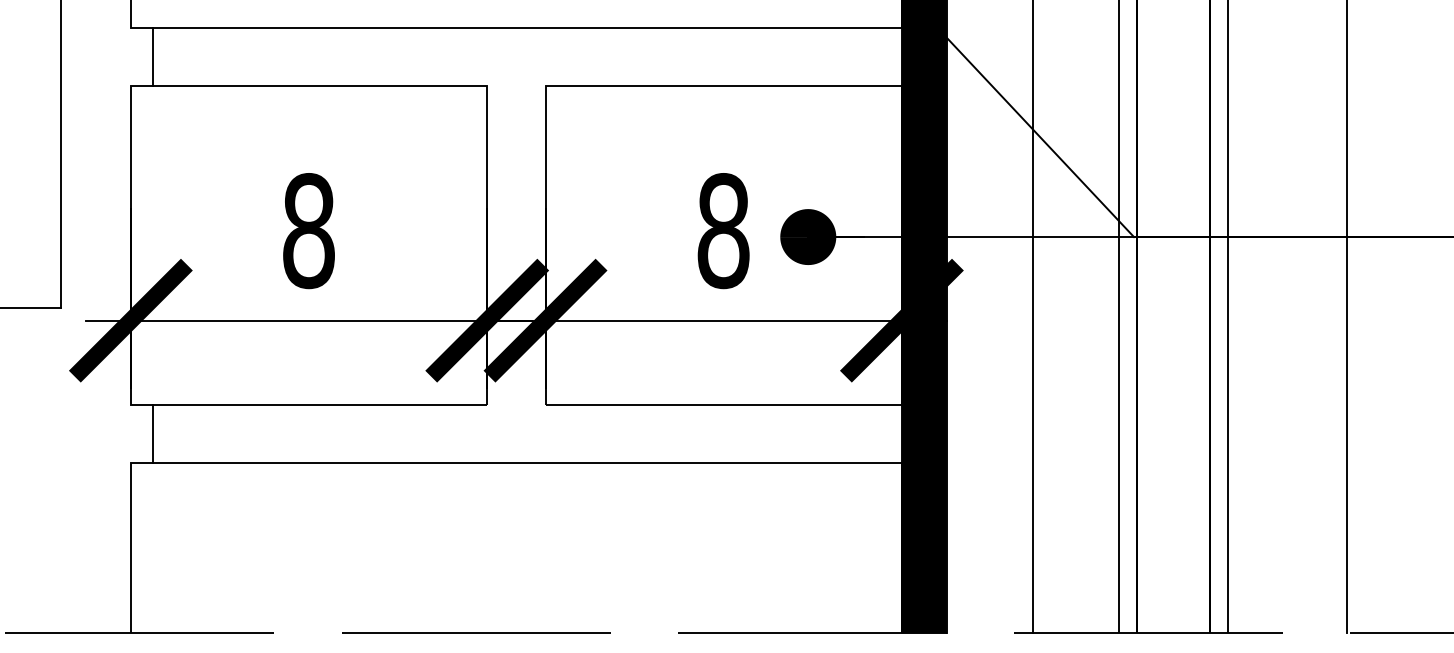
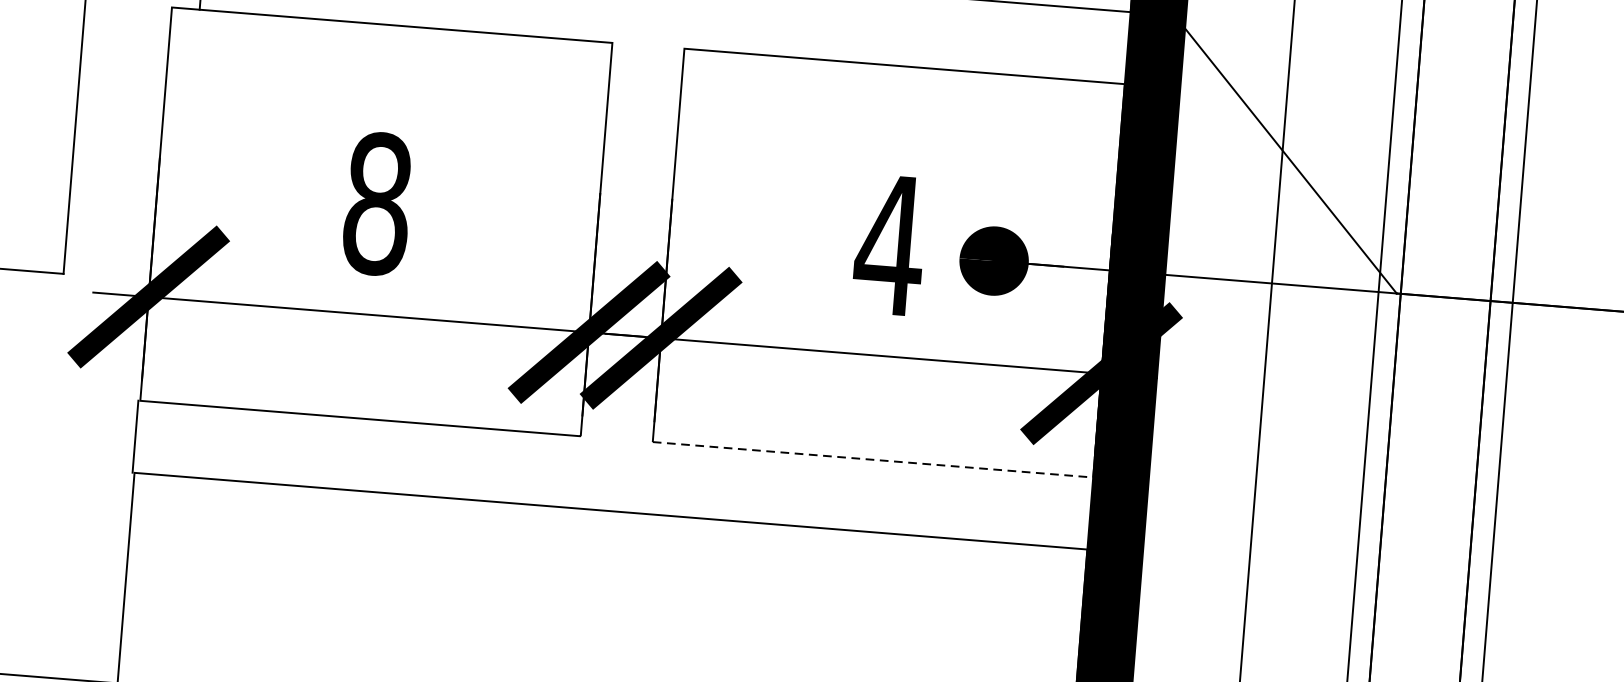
text: (722, 231) -> (888, 245), 8 -> 4
line: (724, 404) -> (873, 459), solid -> dashed
line: (153, 433) -> (135, 436), moved

